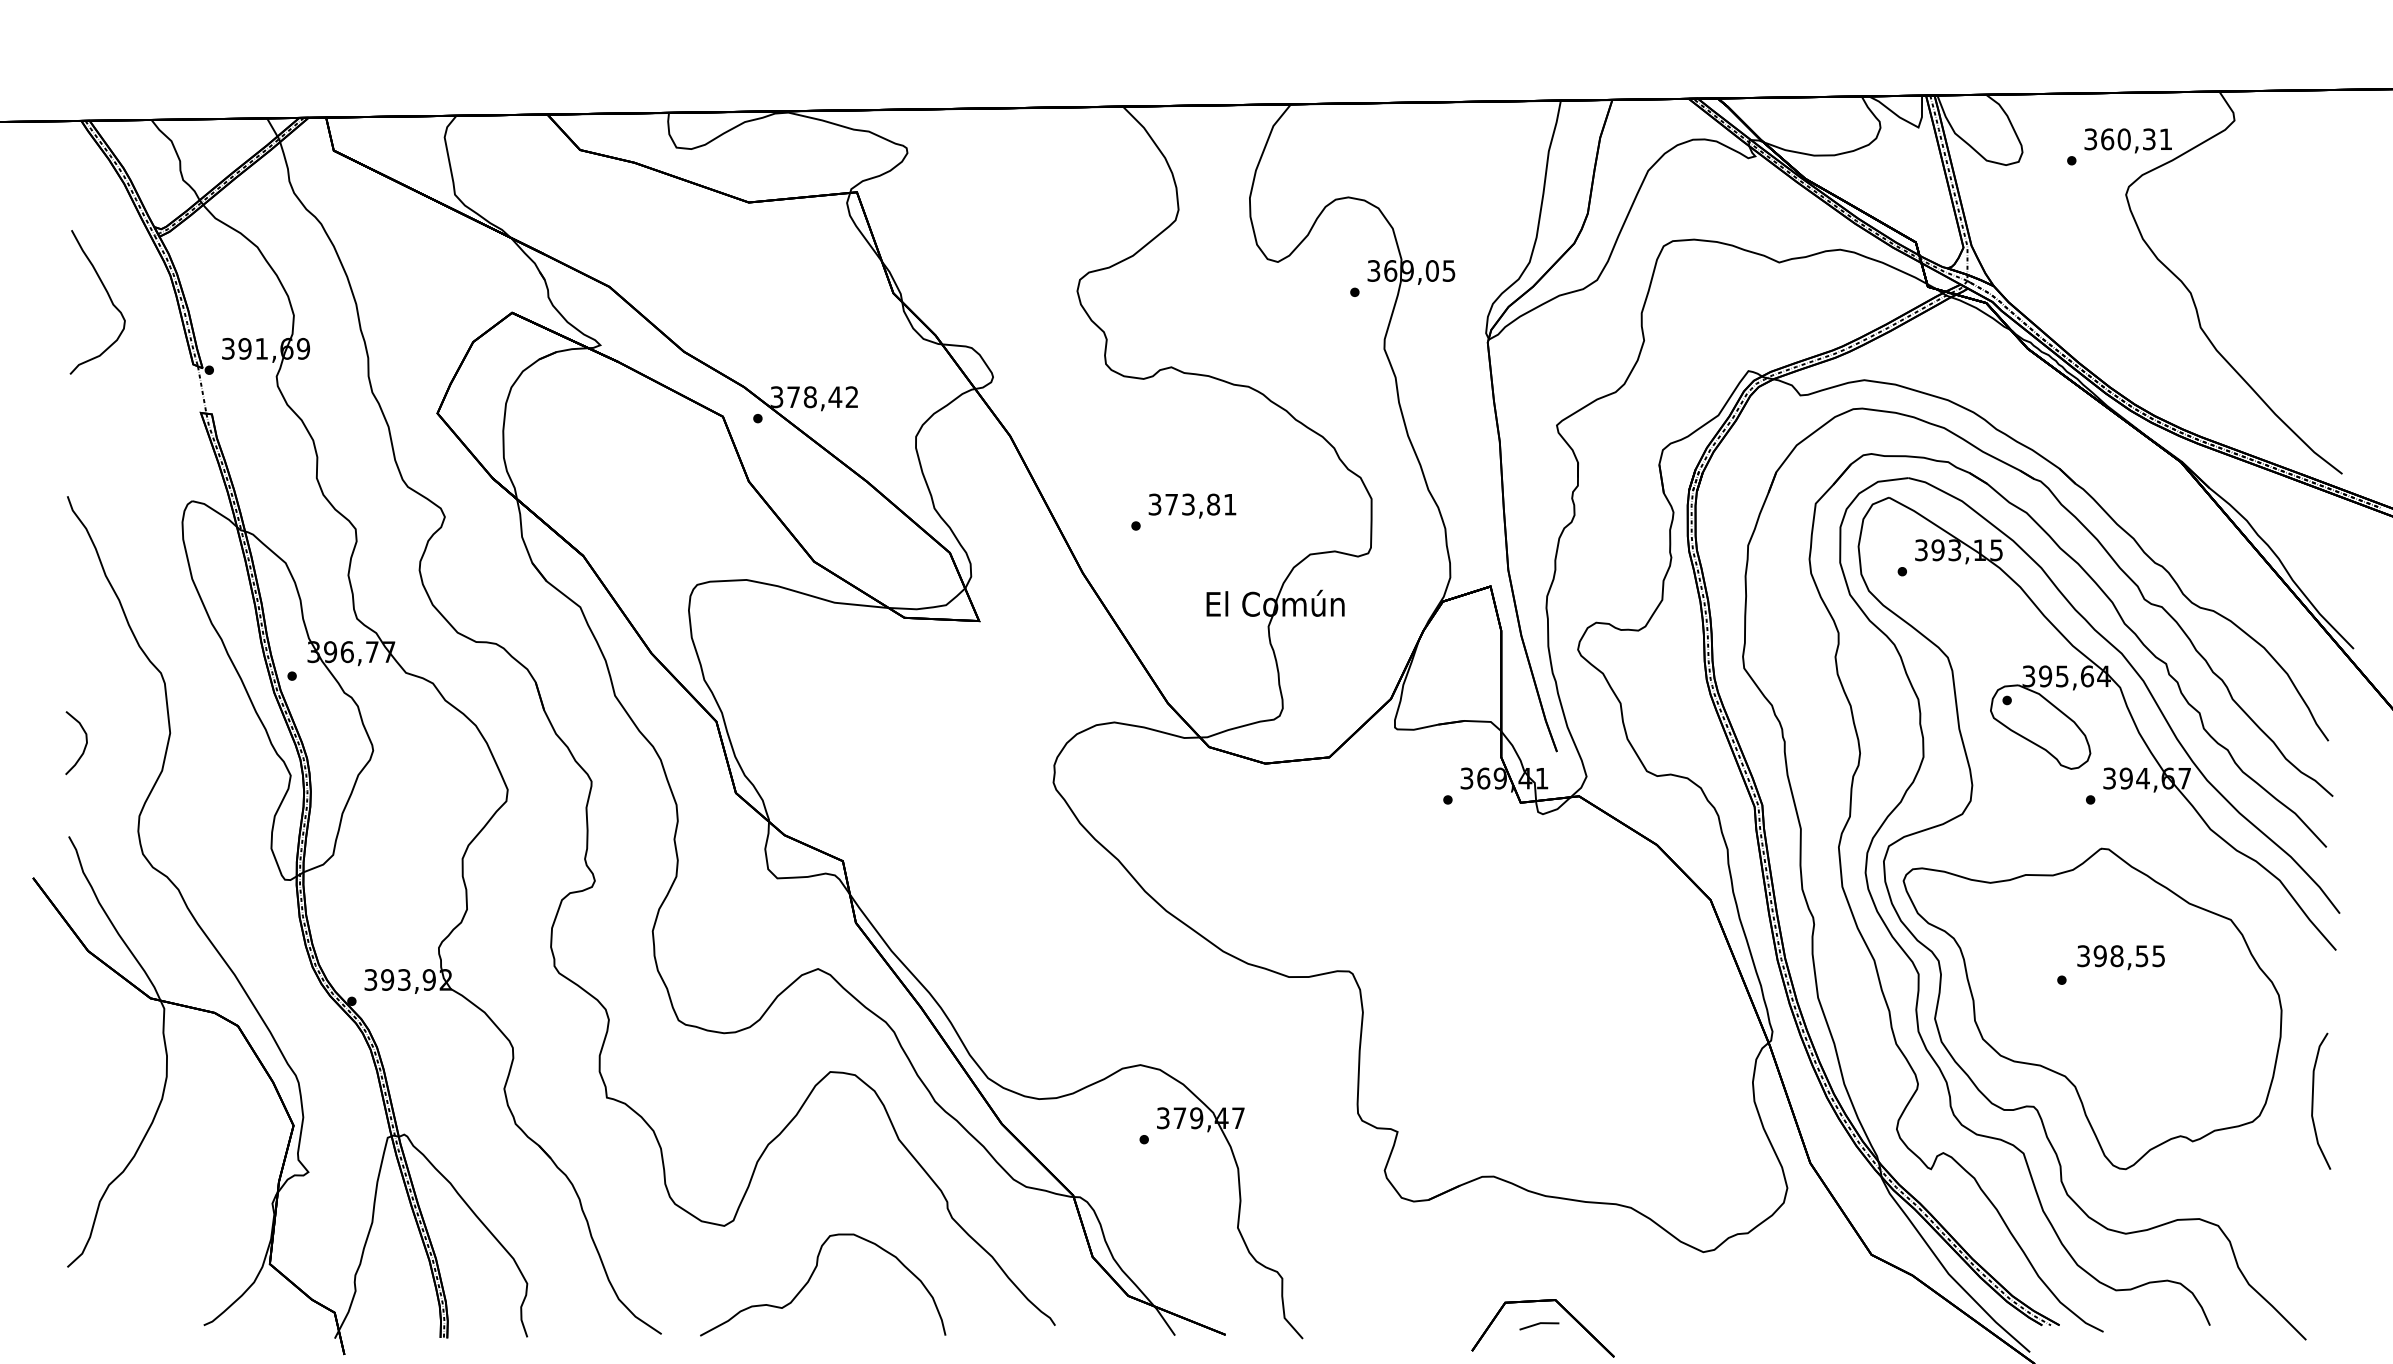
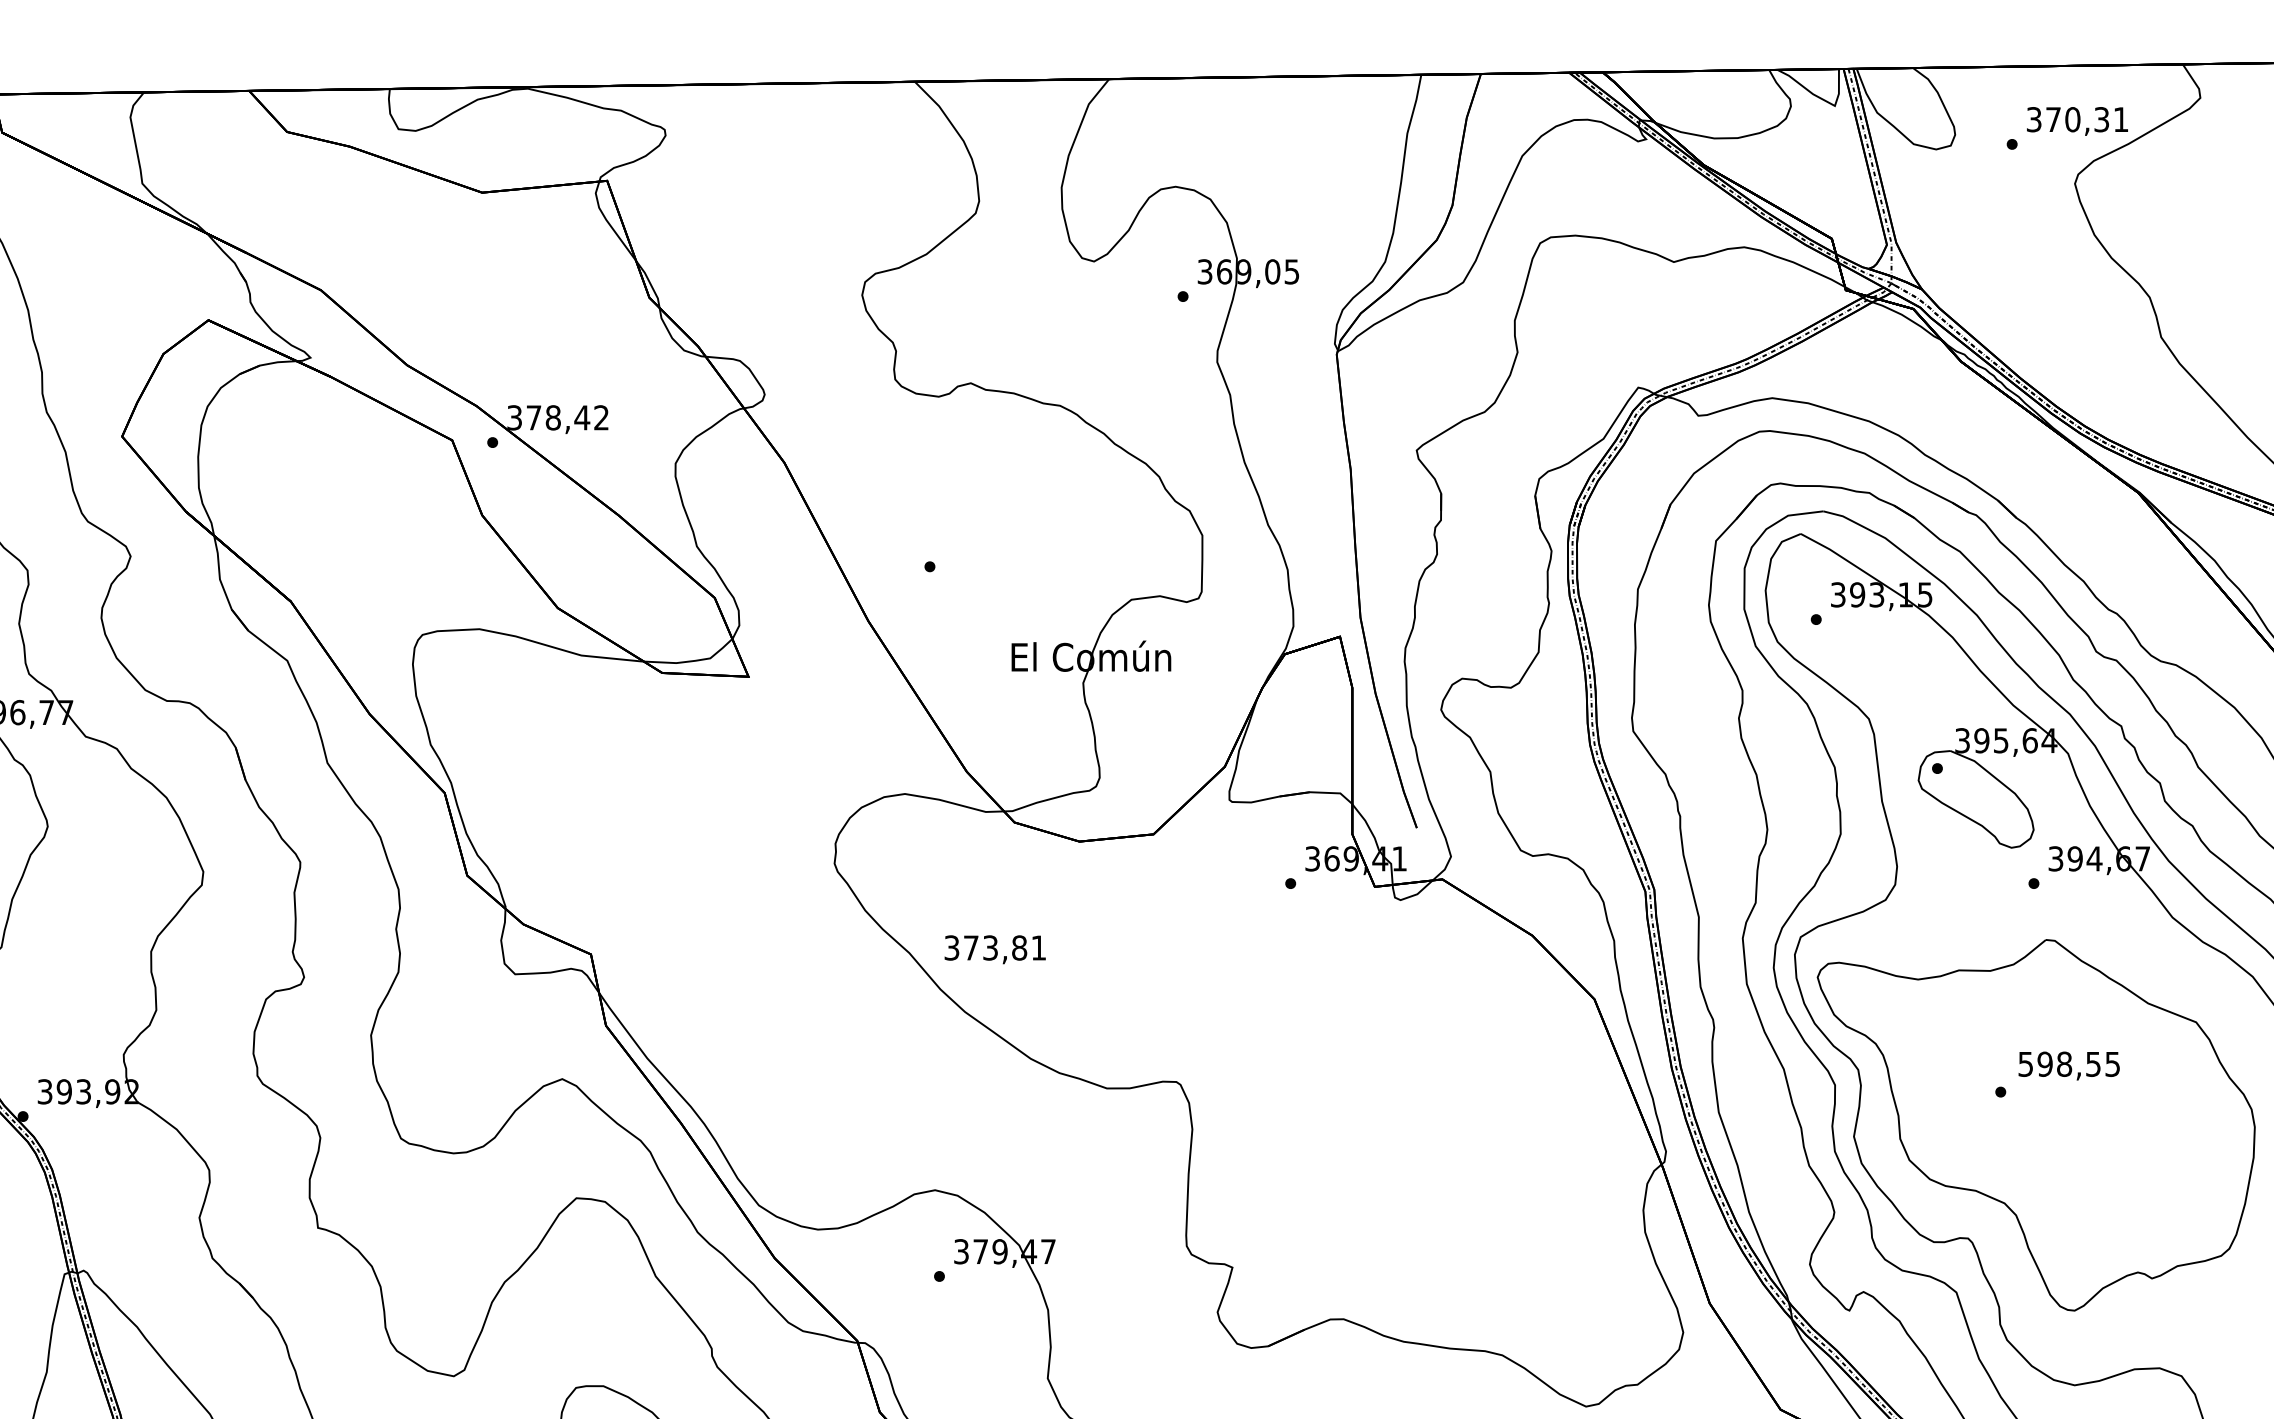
text: (2107, 139) -> (2053, 119), 360,31 -> 370,31
text: (1192, 505) -> (995, 949), moved
text: (2083, 955) -> (2025, 1063), 398,55 -> 598,55

